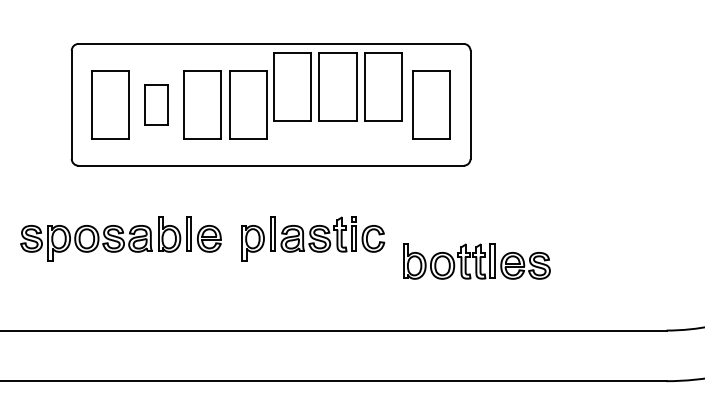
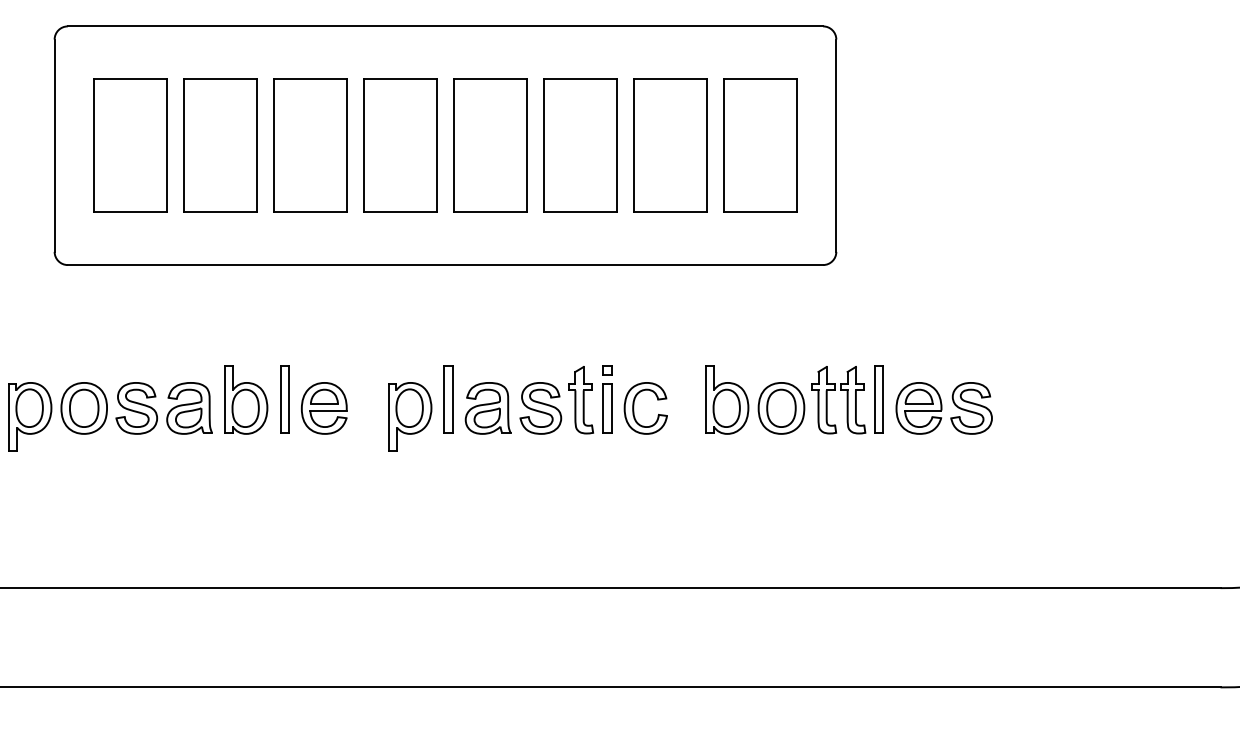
part: (337, 86) -> (579, 145), moved
part: (156, 104) -> (220, 145), size x1.67
part: (476, 261) -> (848, 399), moved

